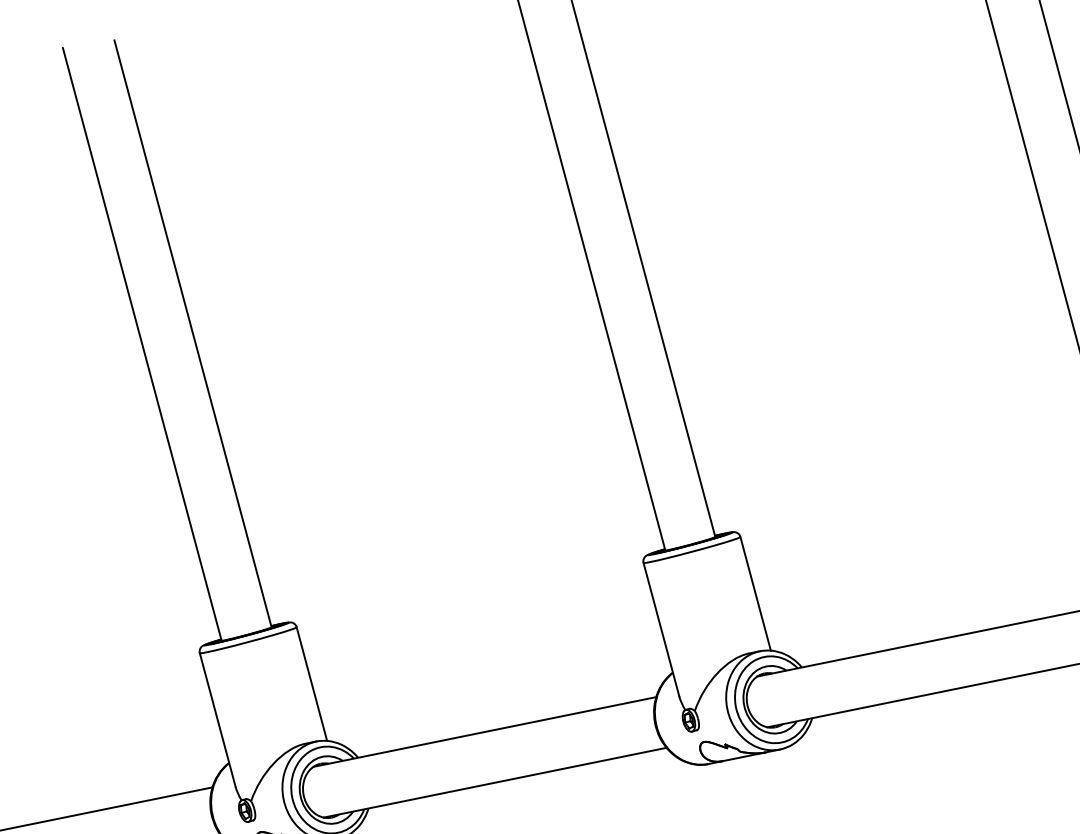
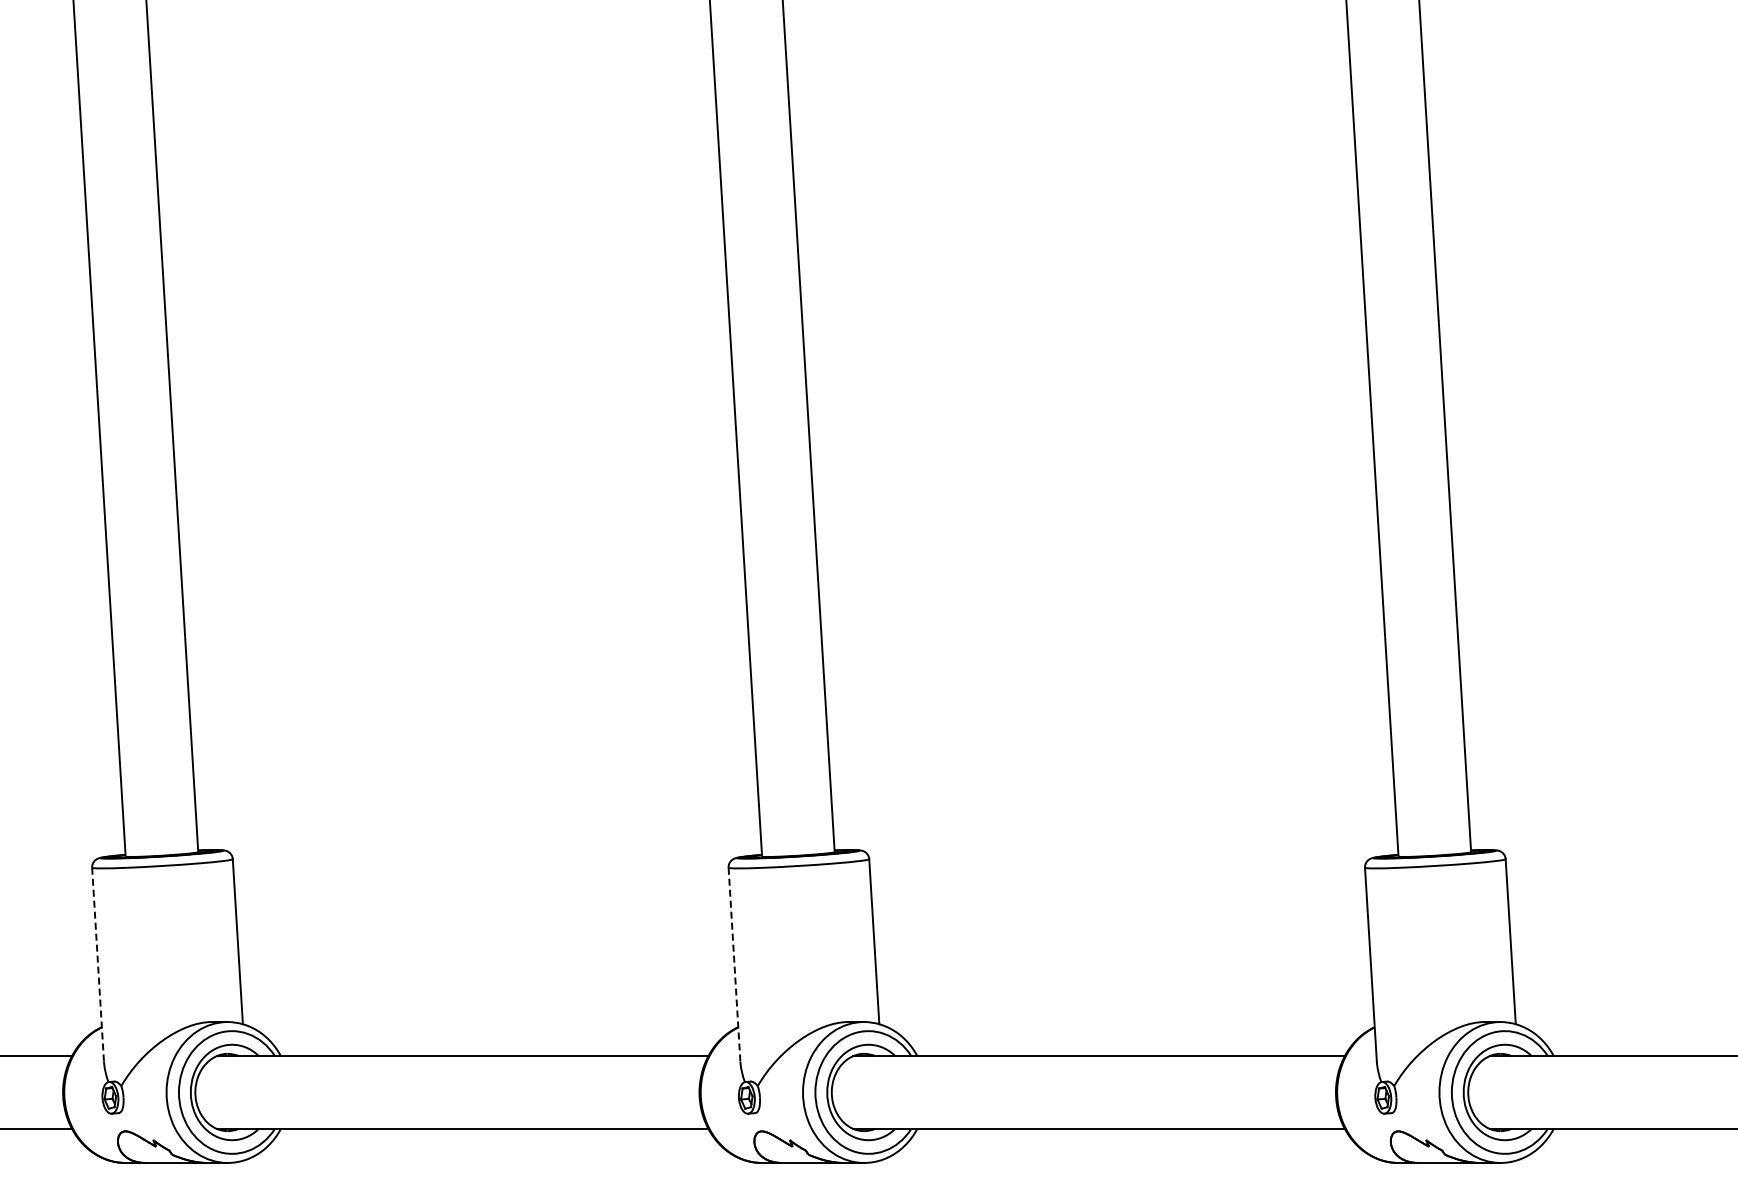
line: (661, 630) -> (734, 965), solid -> dashed
line: (218, 720) -> (98, 965), solid -> dashed

